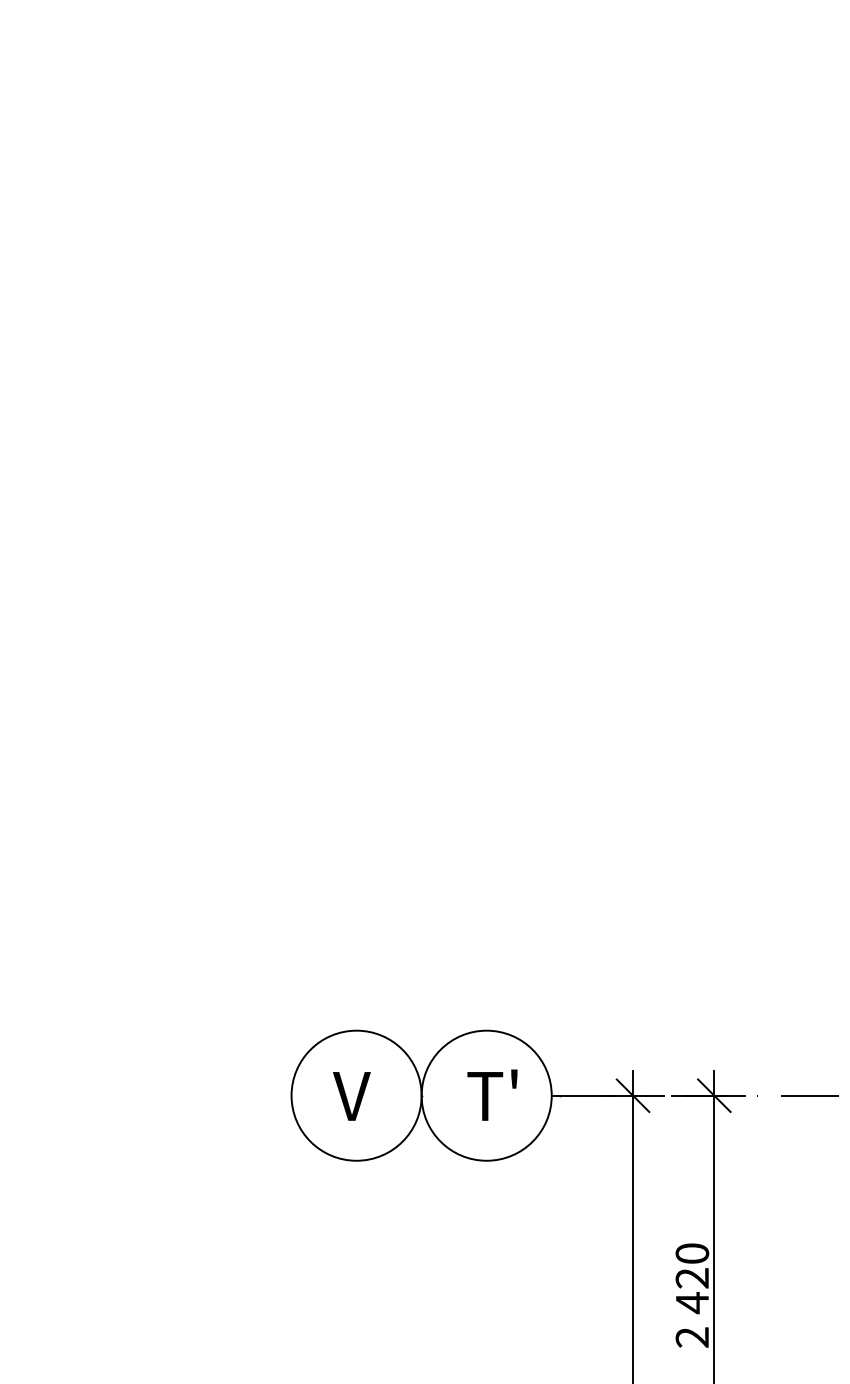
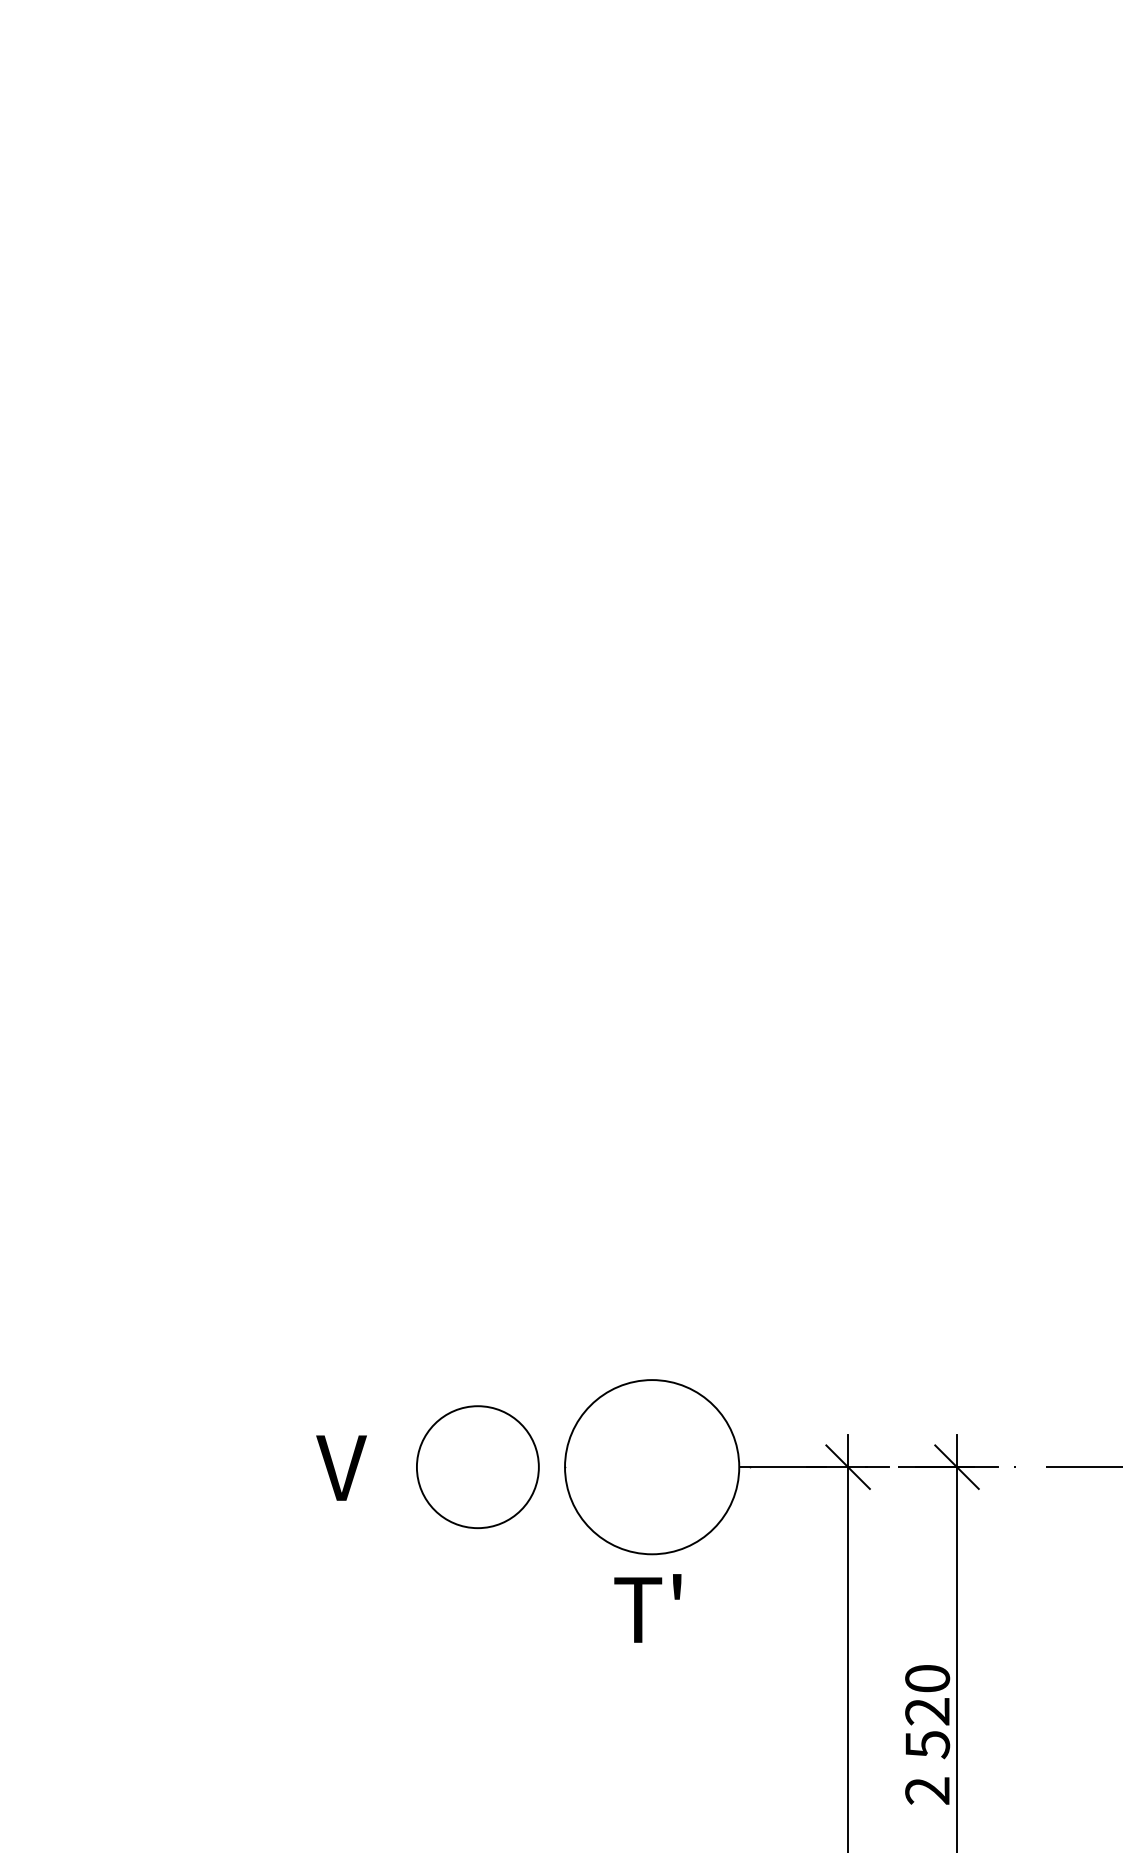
text: (351, 1095) -> (341, 1467), moved
circle: (356, 1095) -> (477, 1467), size x0.7
text: (492, 1095) -> (647, 1608), moved
text: (692, 1302) -> (927, 1744), 420 -> 520

